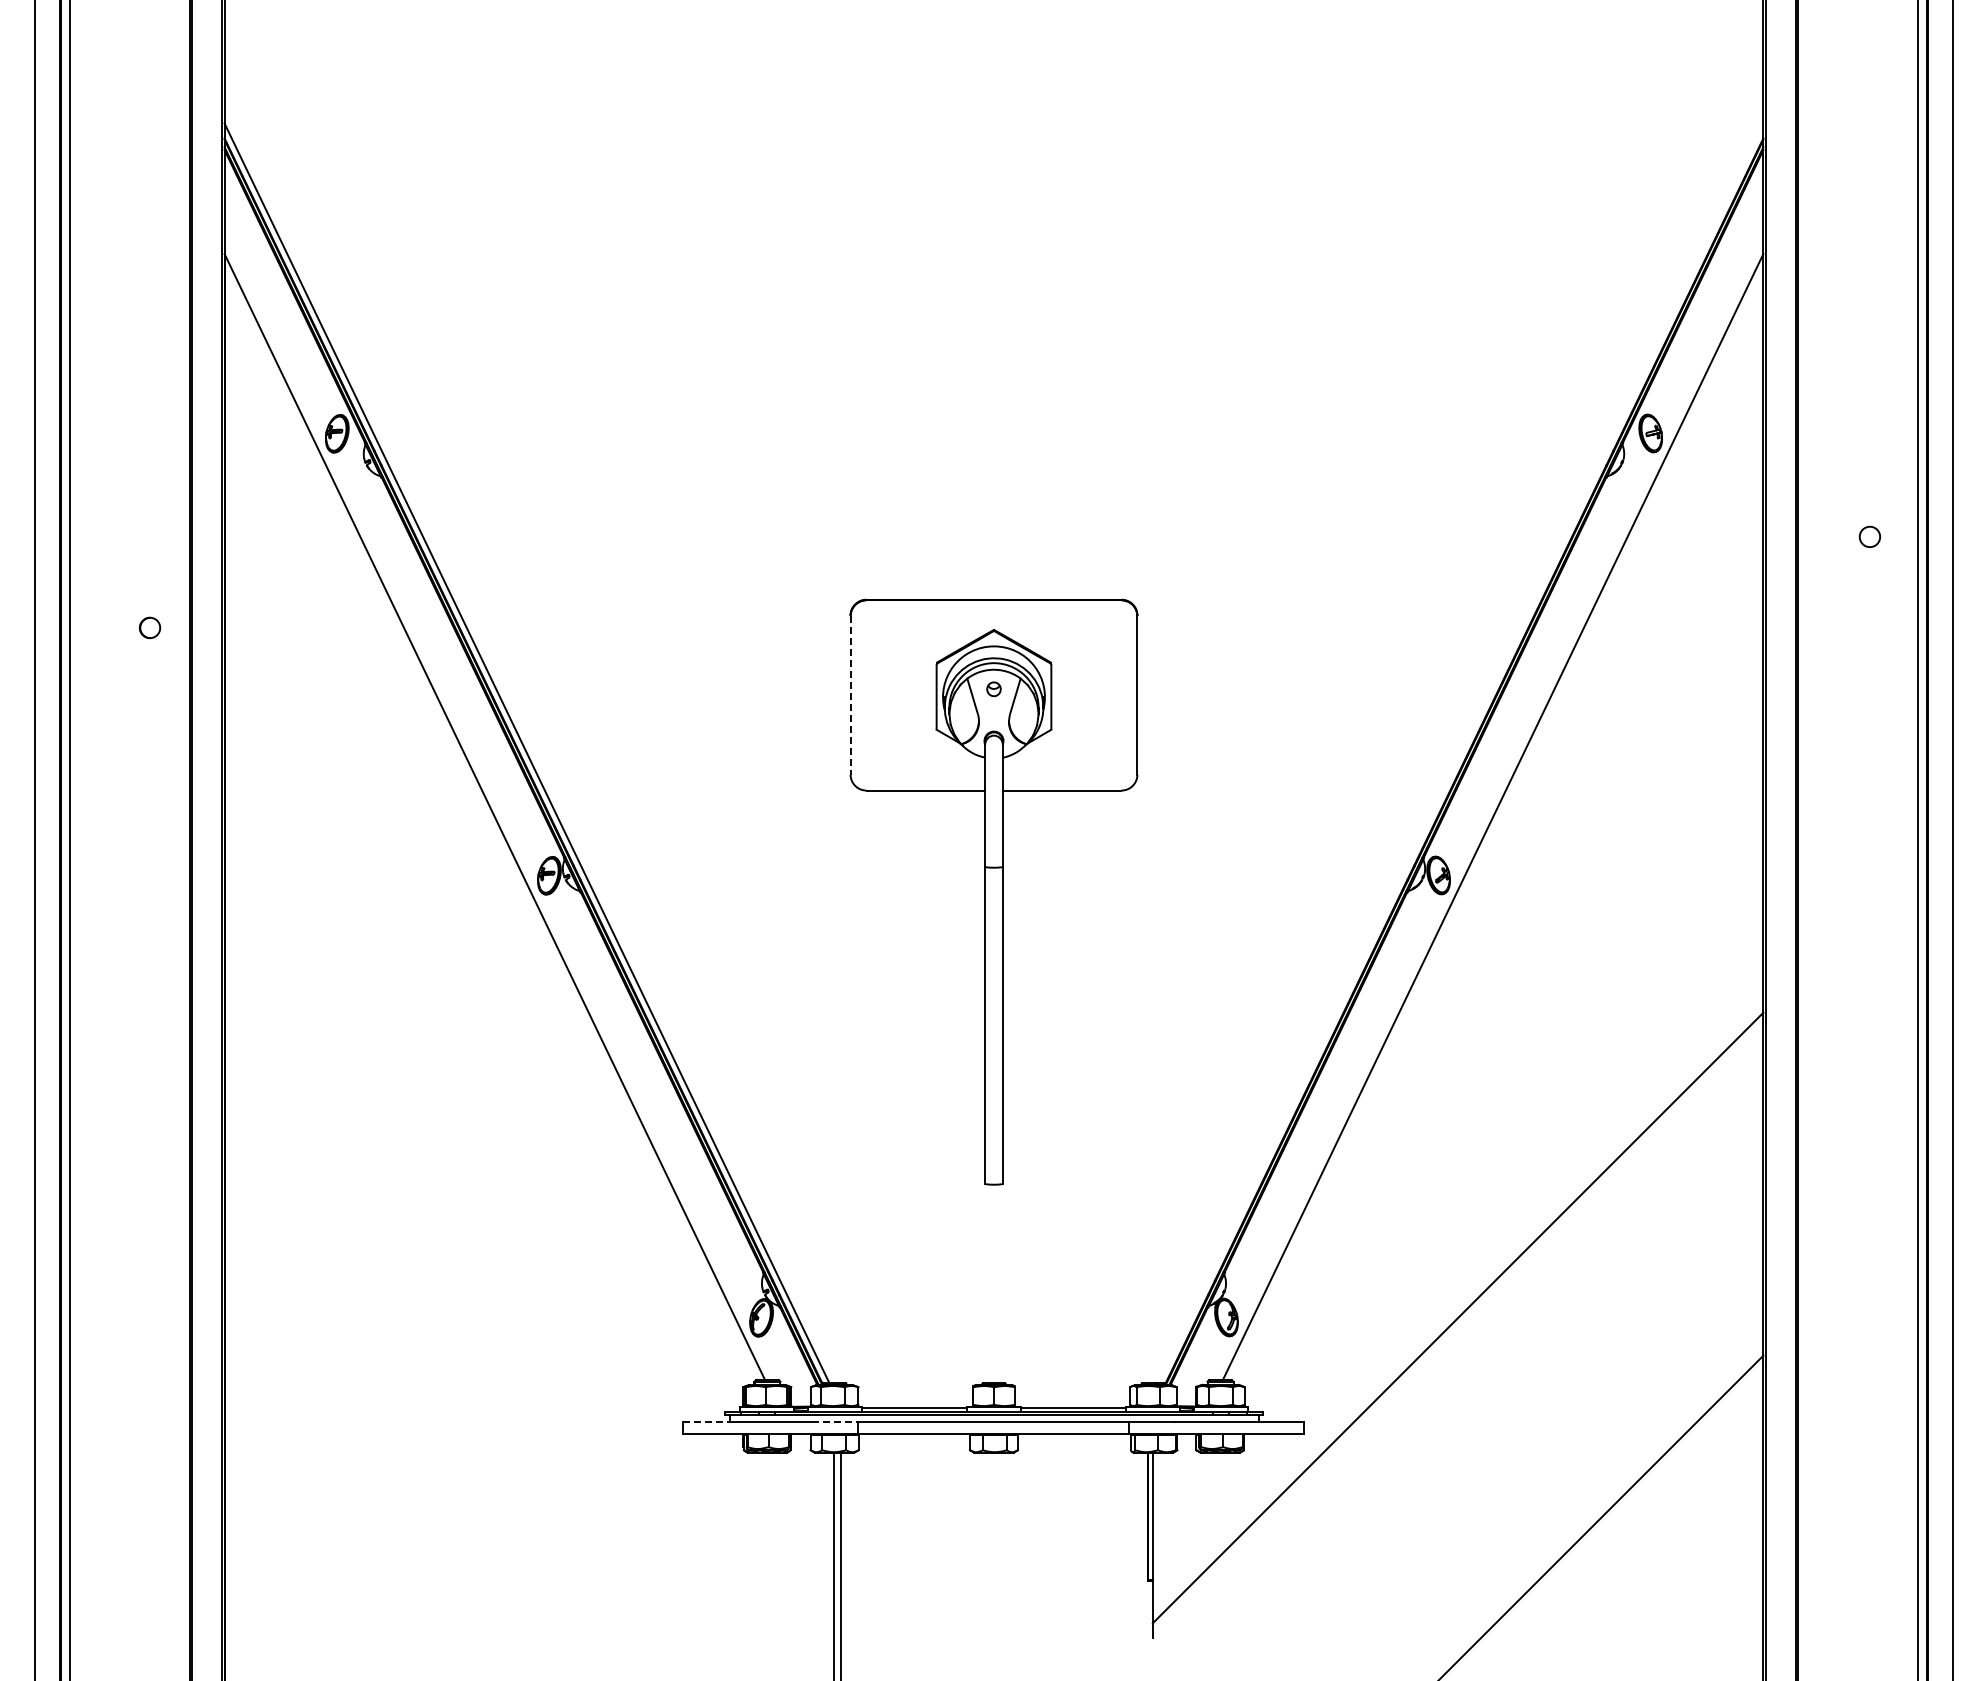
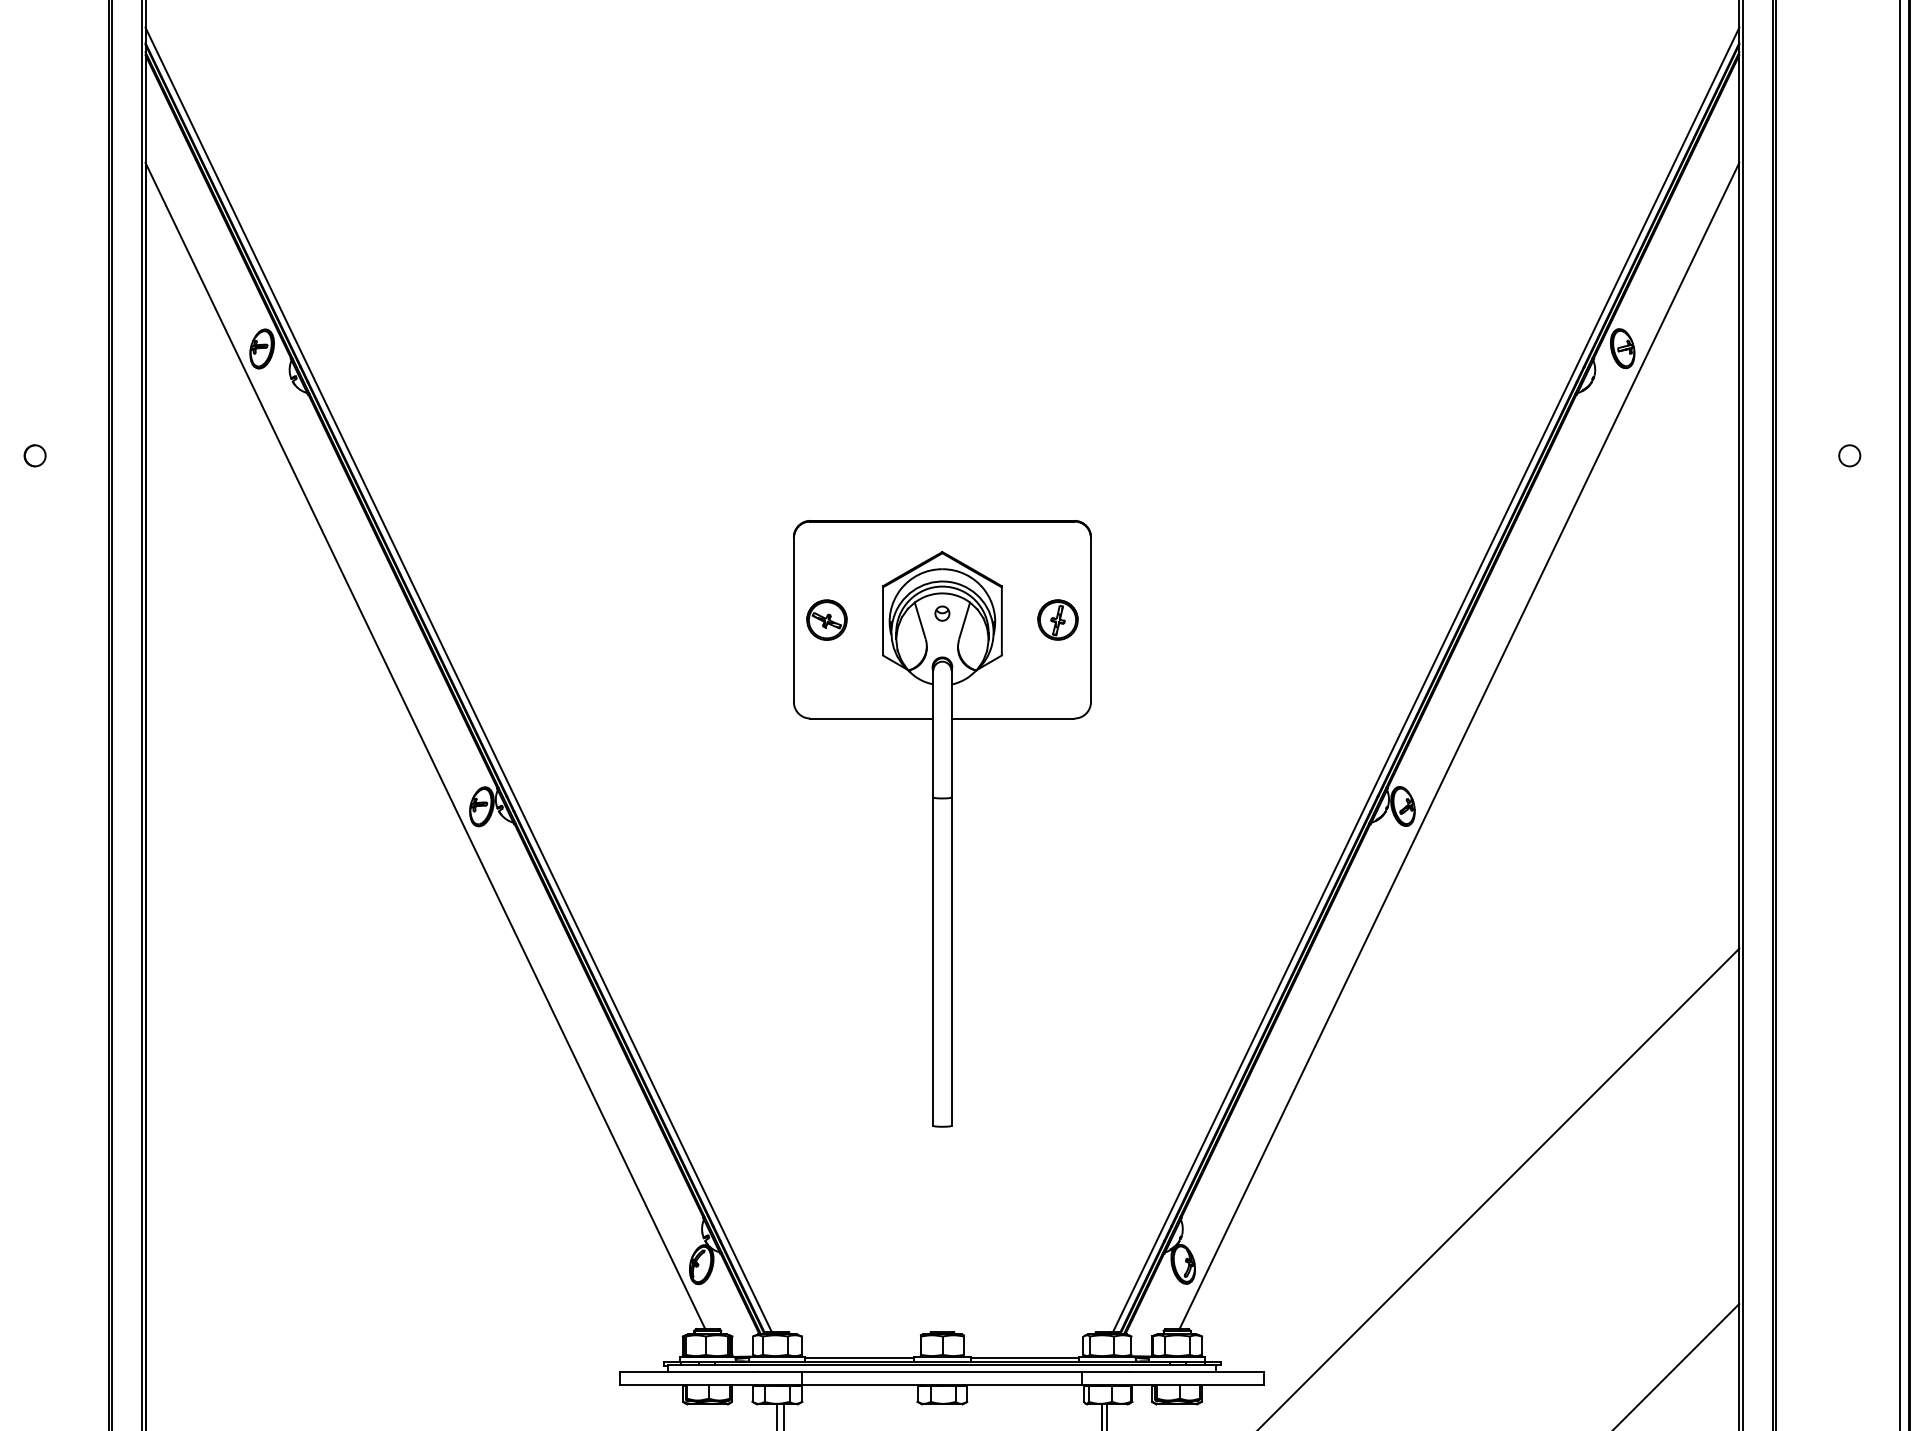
part: (150, 627) -> (35, 455), moved
line: (850, 695) -> (793, 620), dashed -> solid
part: (882, 695) -> (826, 620), added
part: (1105, 695) -> (1057, 620), added
line: (1460, 753) -> (1425, 680), added
line: (706, 1421) -> (644, 1372), dashed -> solid
line: (835, 1421) -> (778, 1372), dashed -> solid

